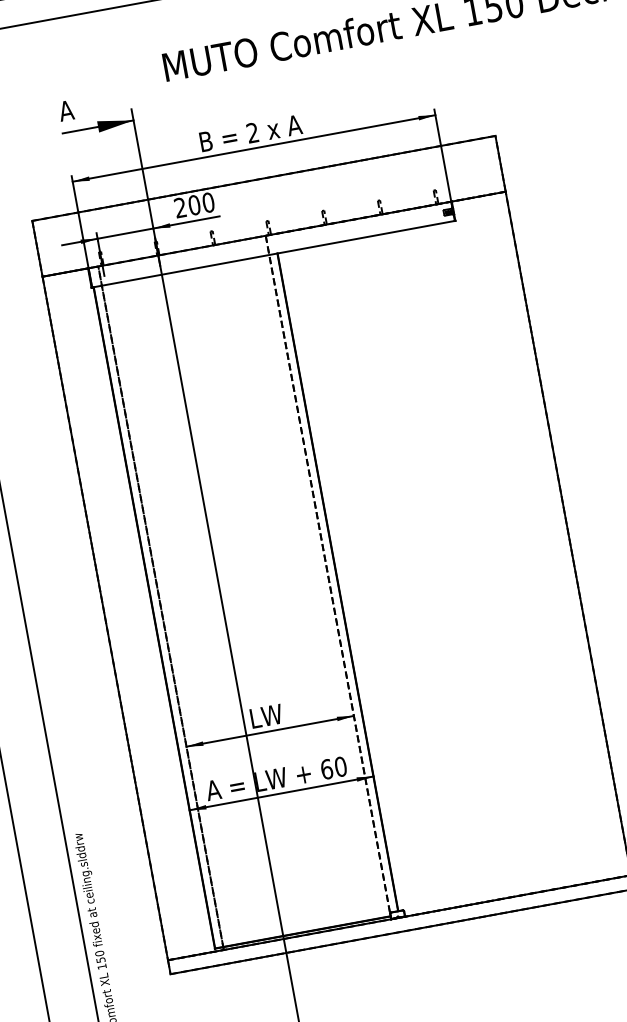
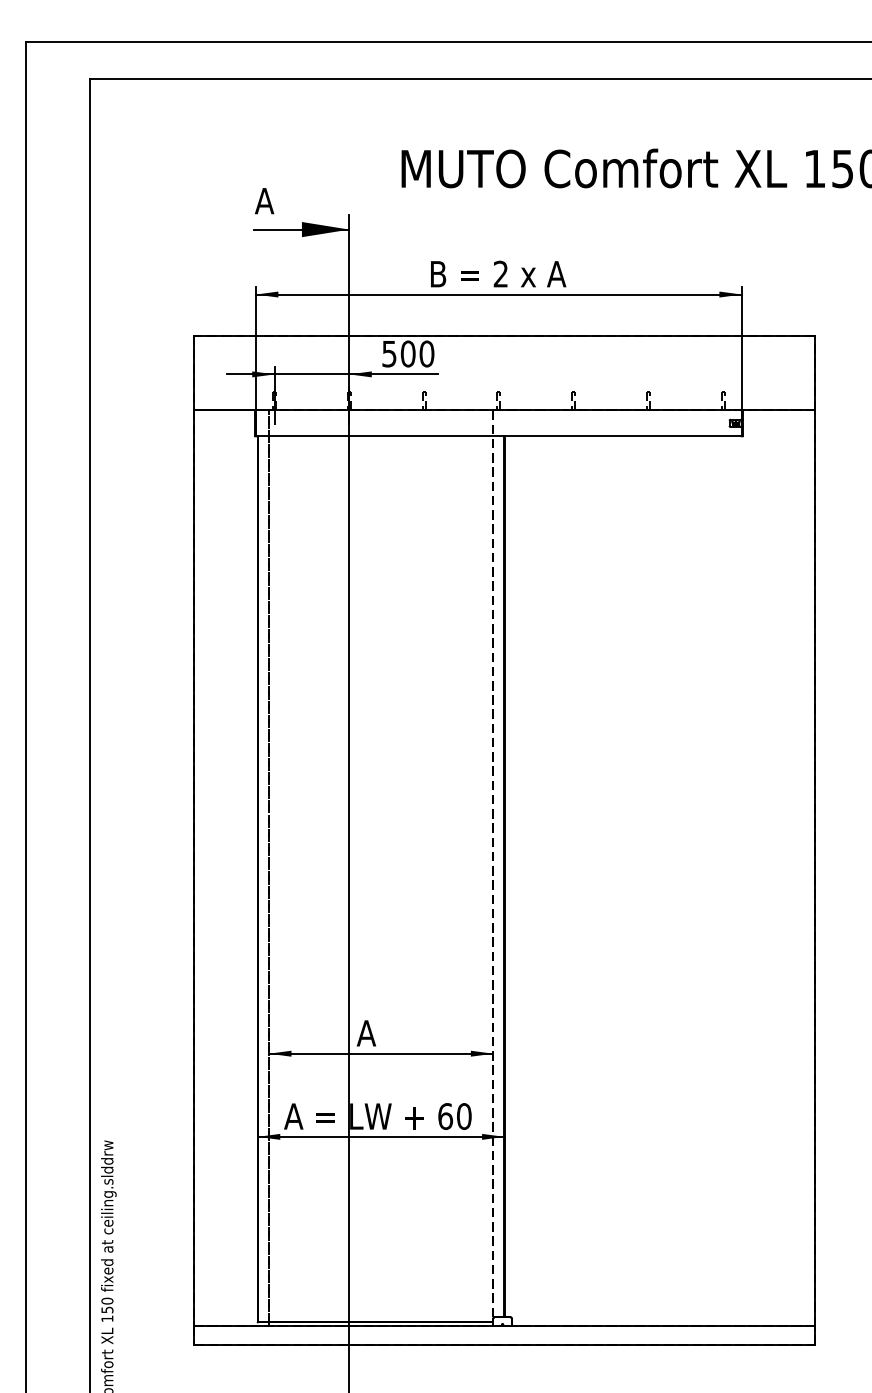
text: (180, 207) -> (389, 353), 200 -> 500
text: (265, 716) -> (378, 1033), LW -> A

